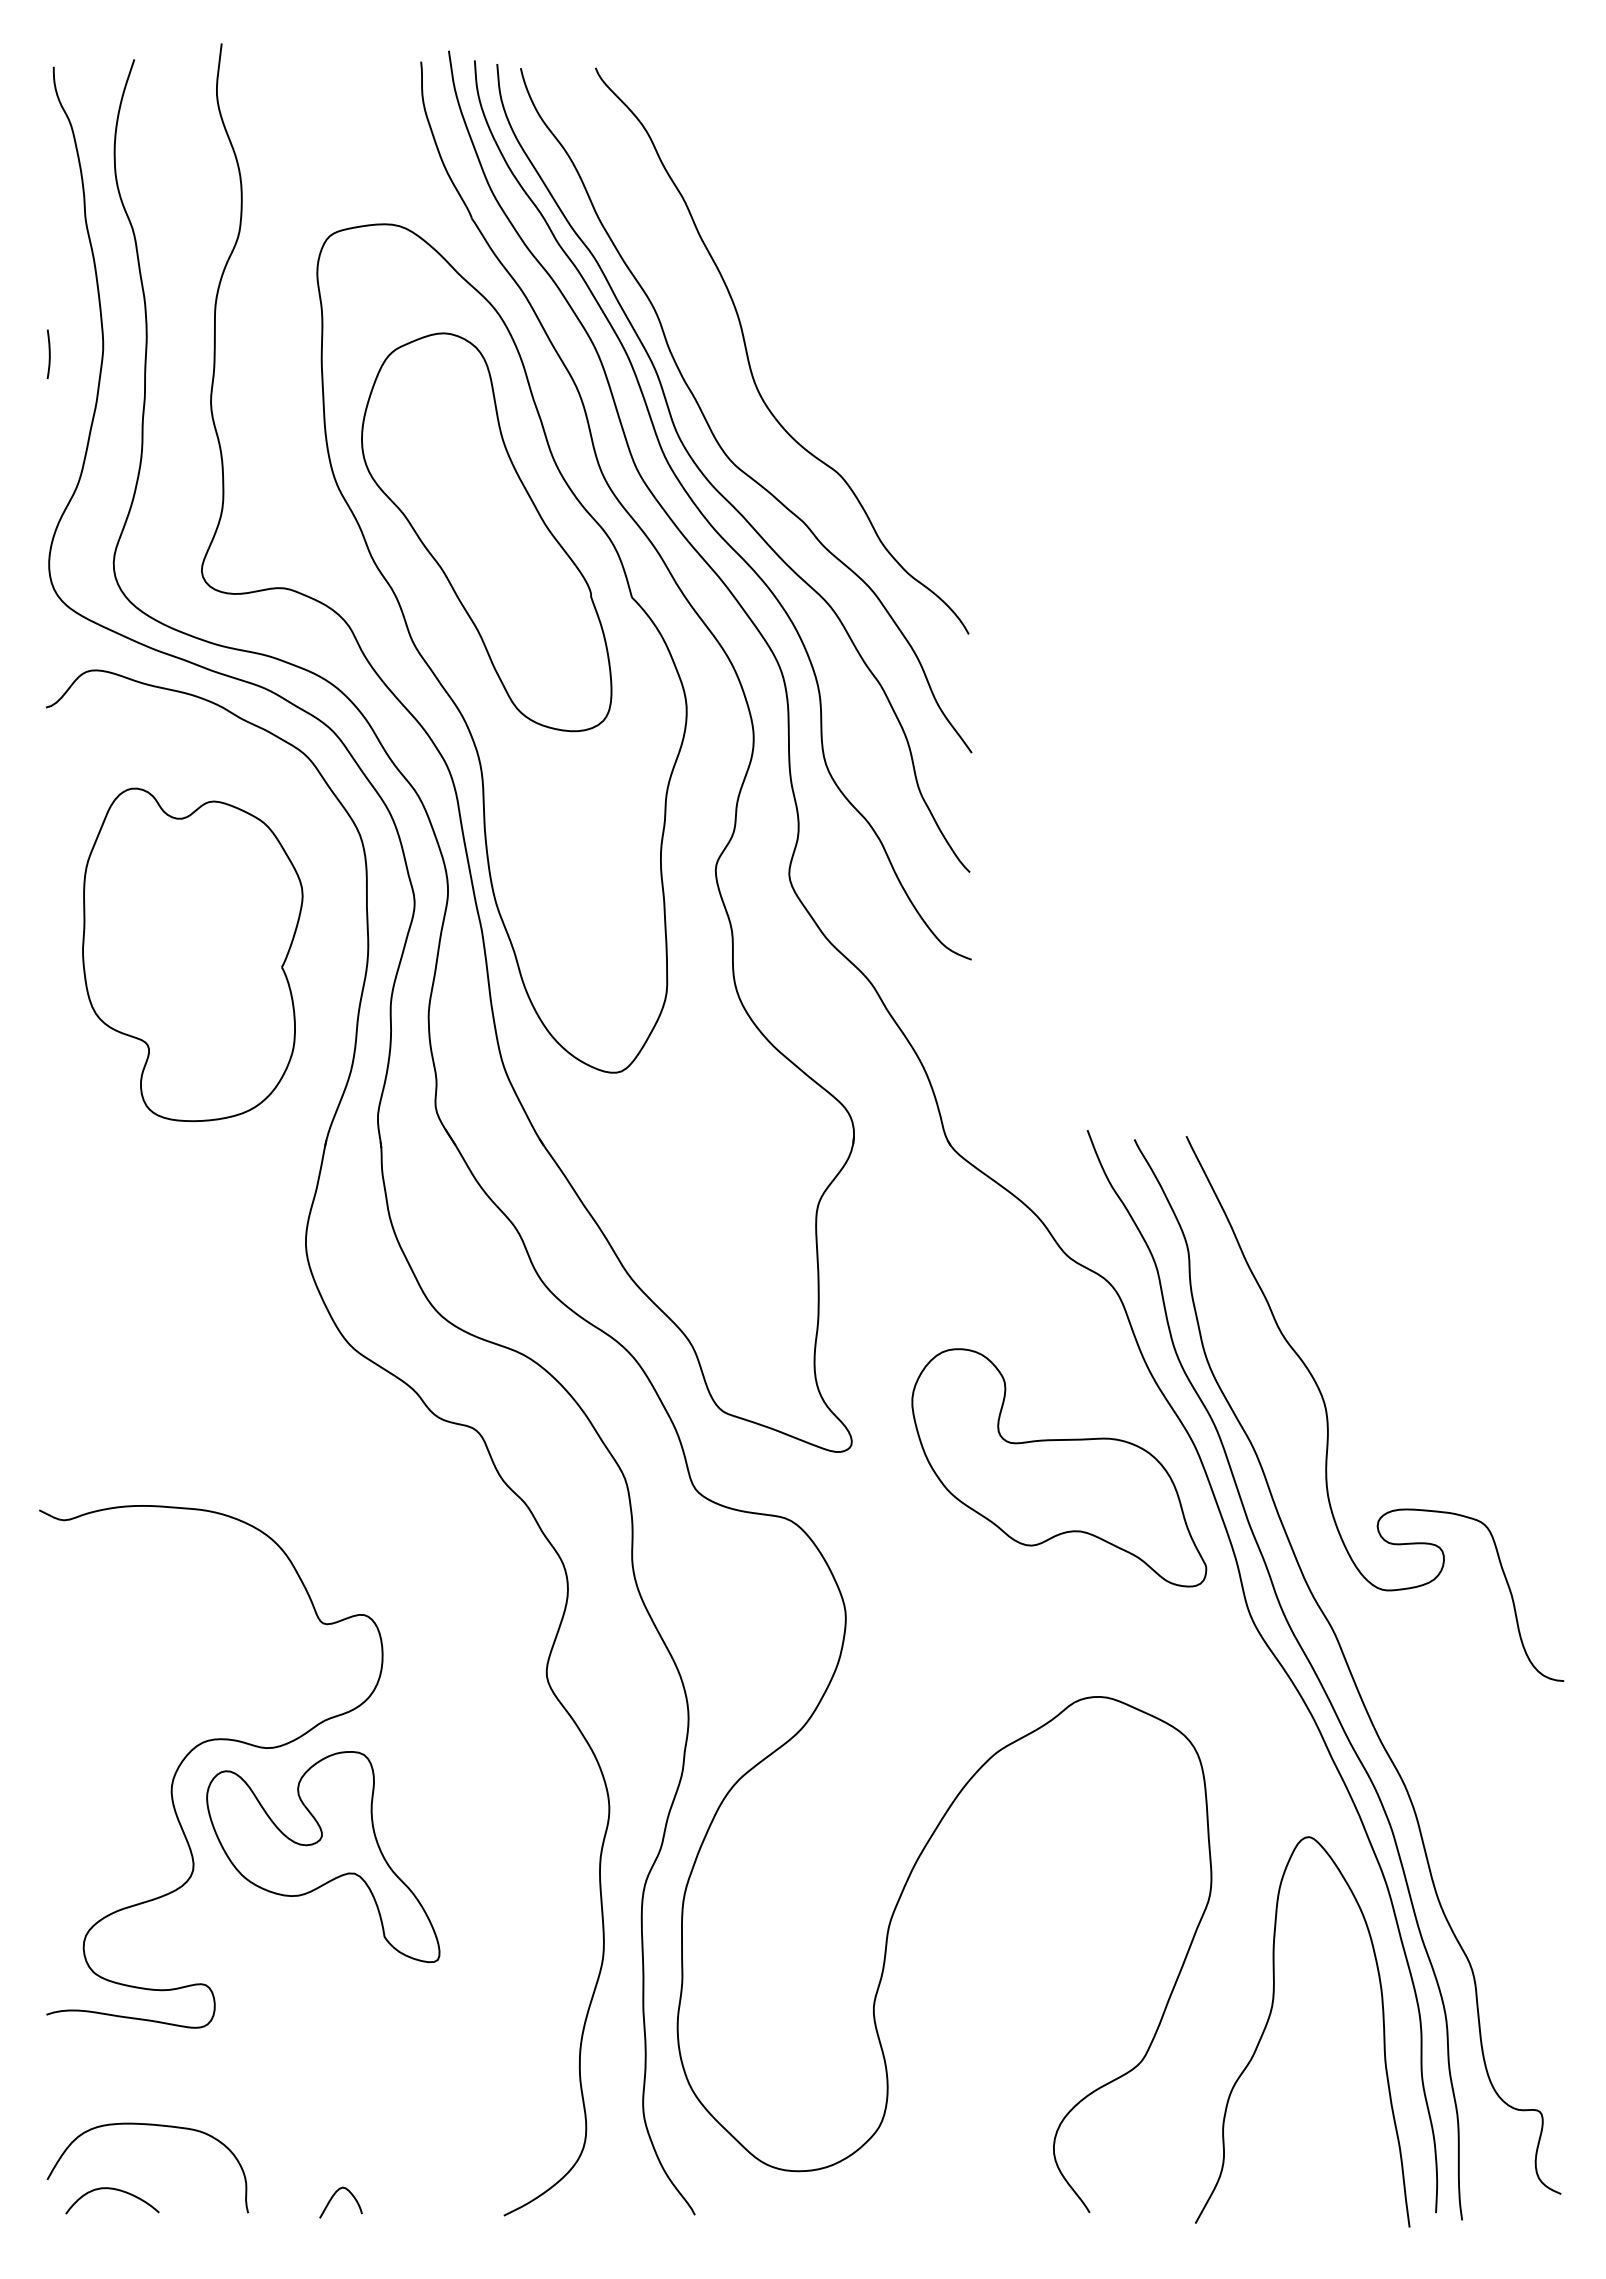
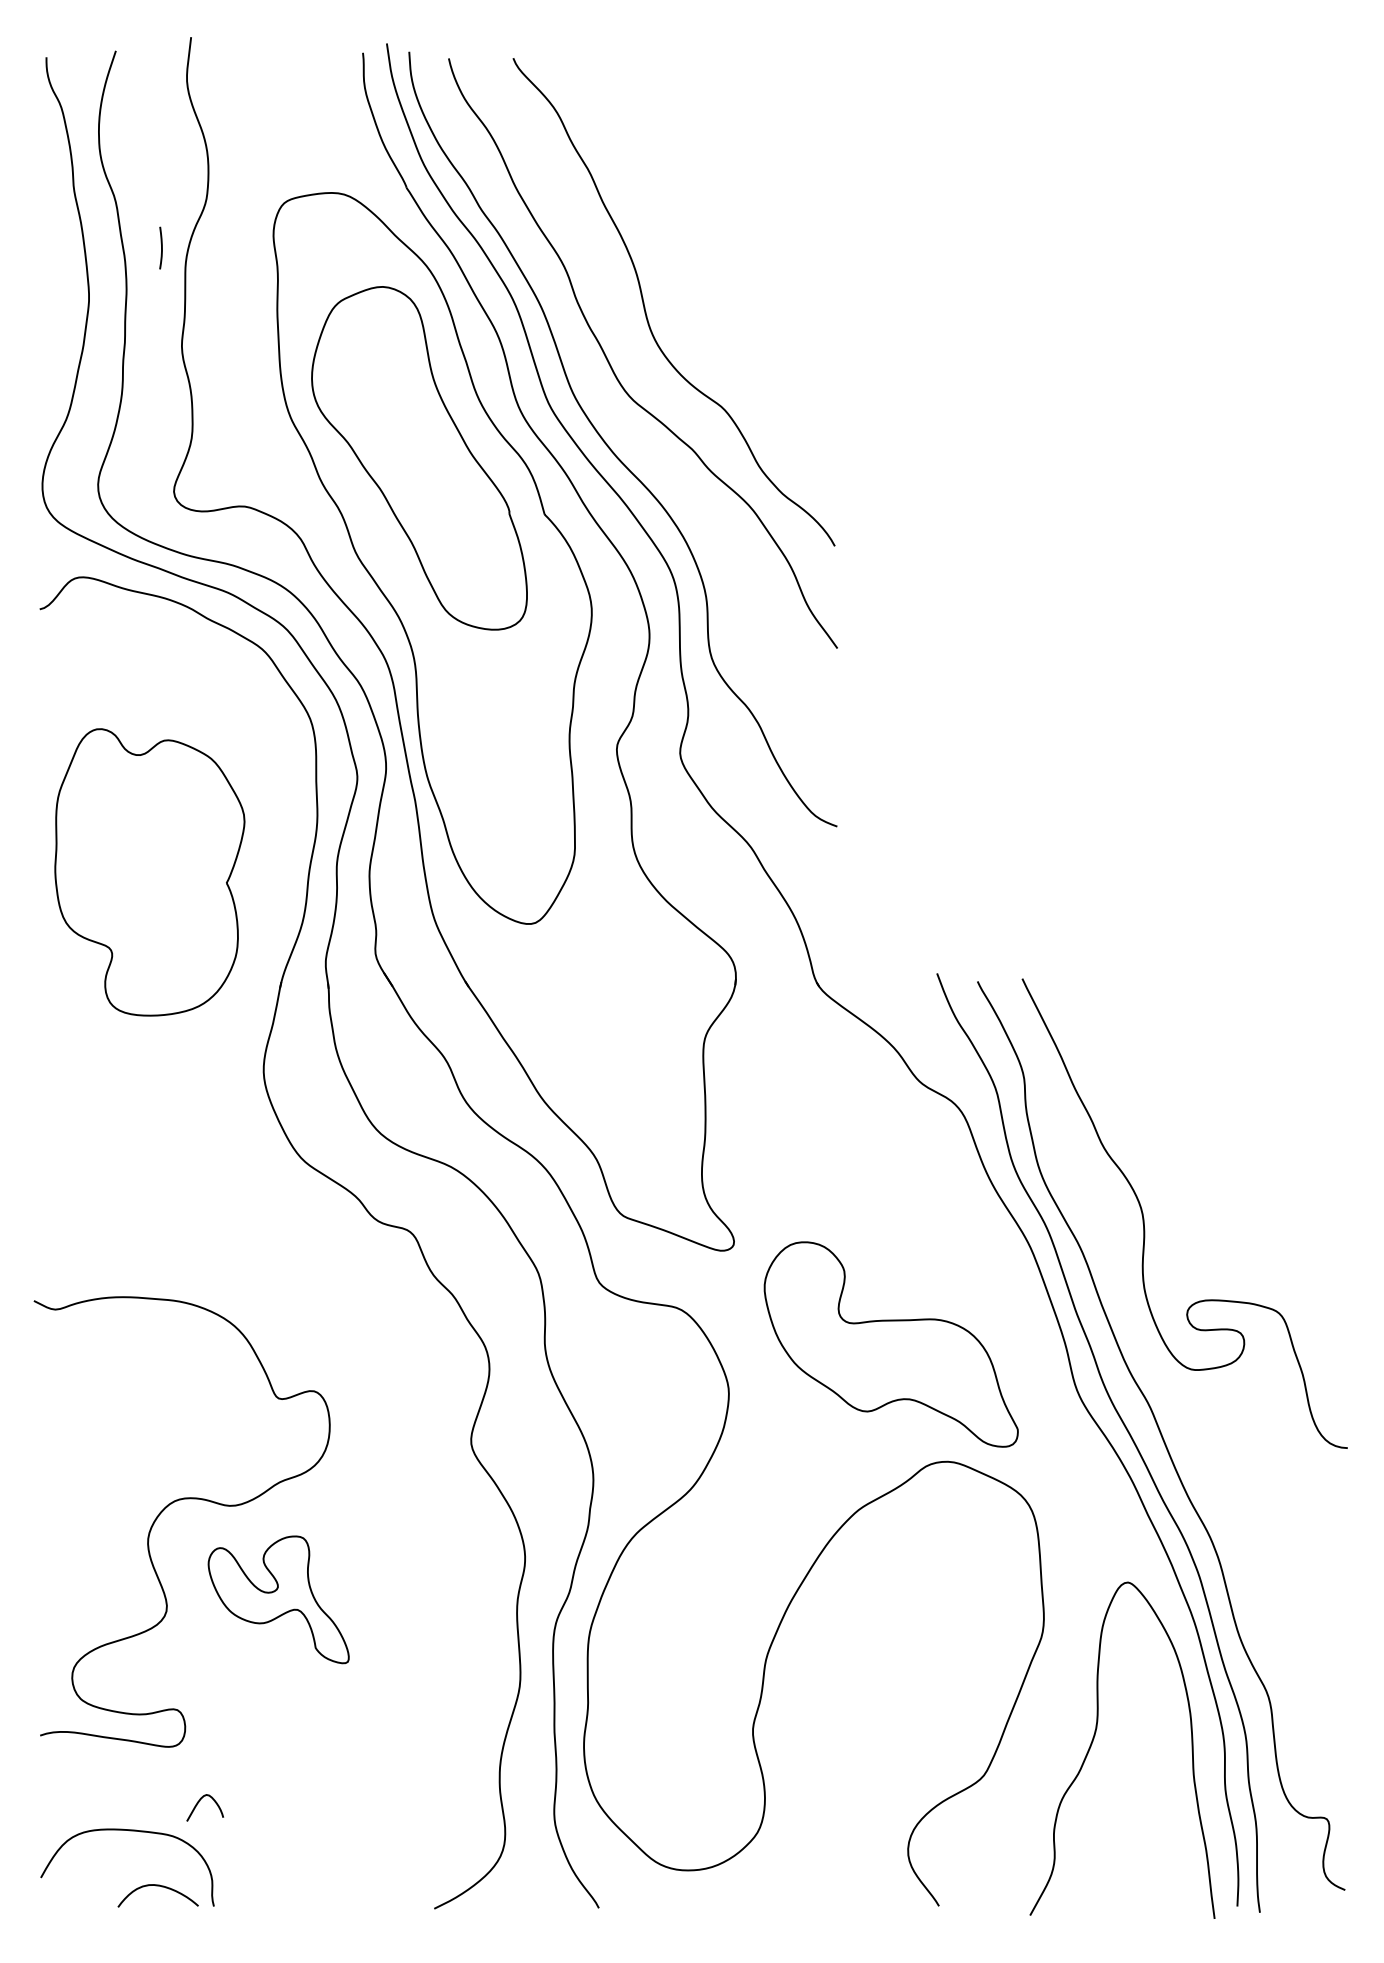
curve: (48, 353) -> (160, 247), moved
curve: (714, 486) -> (615, 418), removed
part: (192, 954) -> (149, 872), moved
part: (1059, 1467) -> (891, 1344), moved
part: (323, 1857) -> (278, 1600), size x0.7
curve: (115, 2190) -> (160, 1887), moved
curve: (333, 2197) -> (198, 1803), moved

